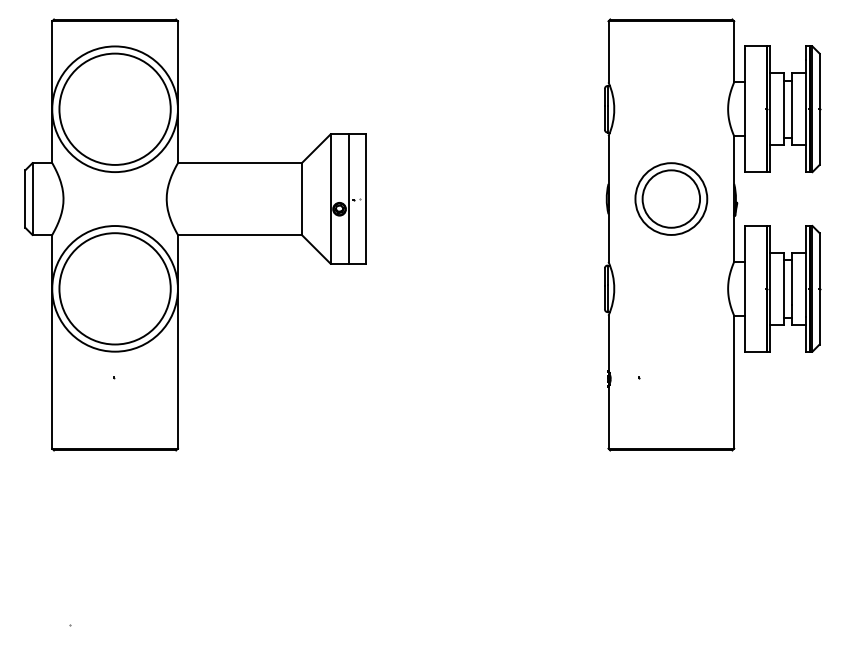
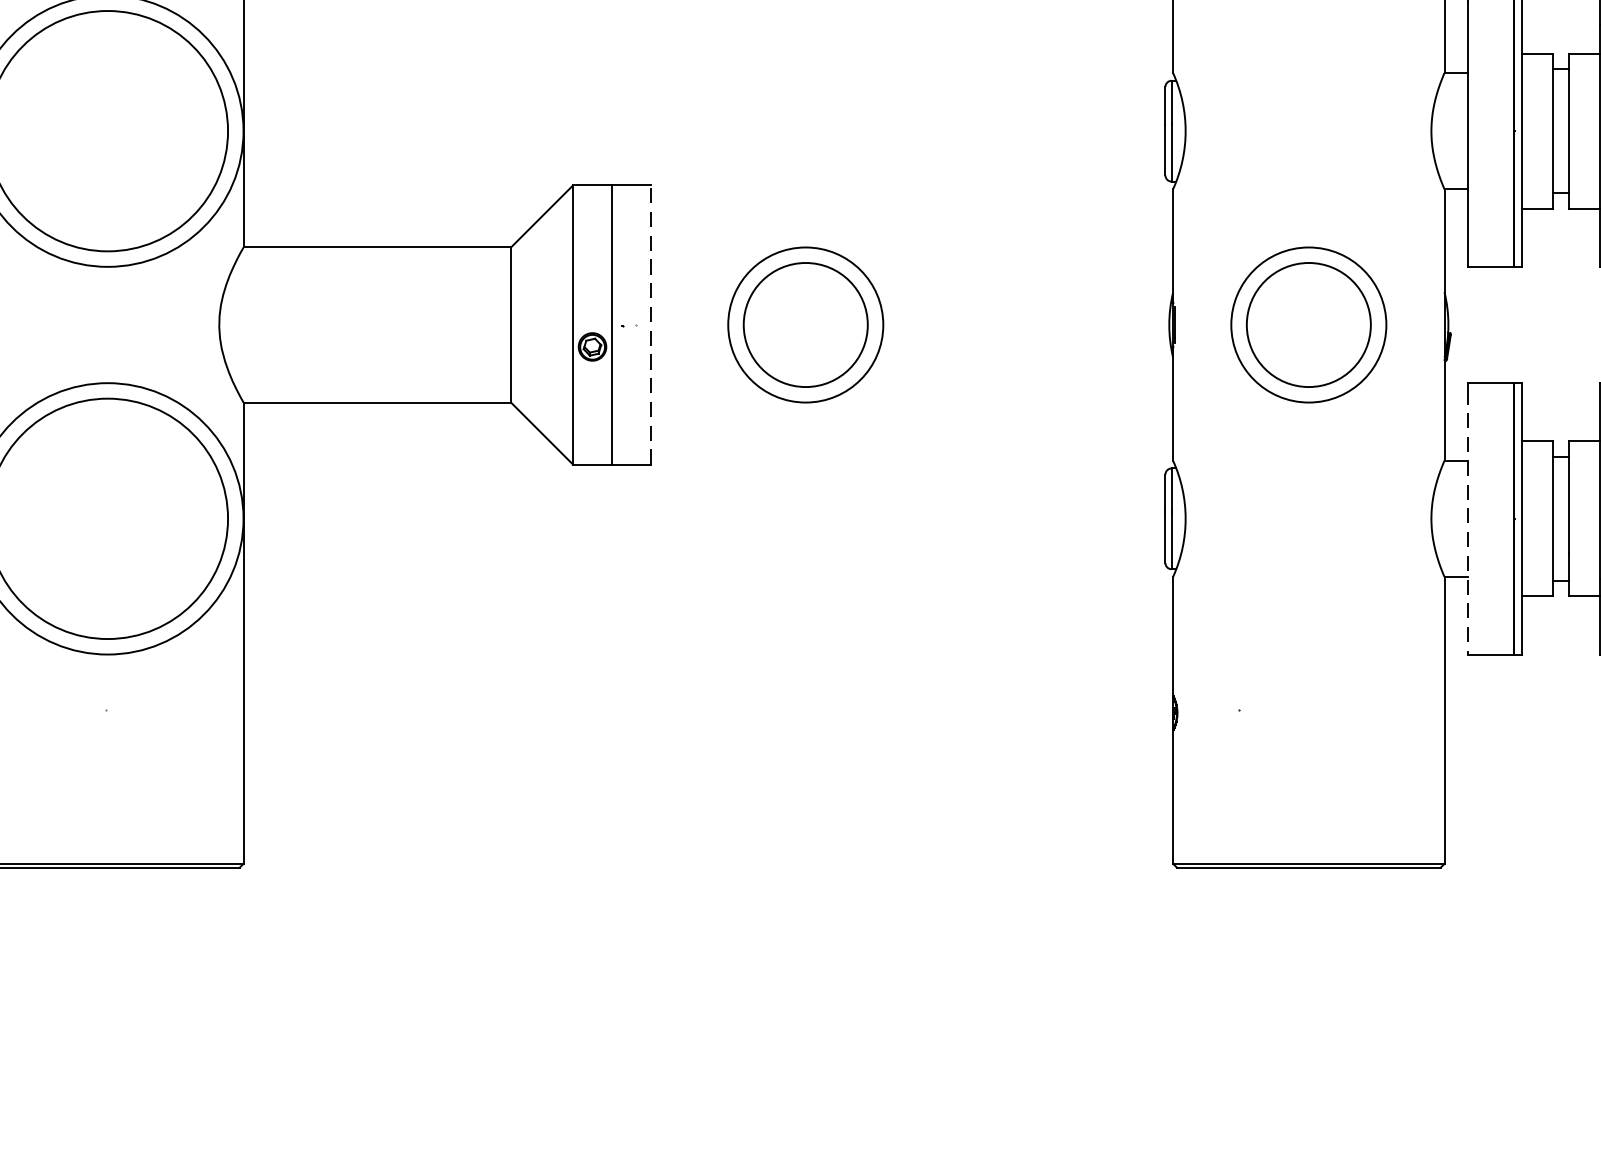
part: (438, 198) -> (806, 323), added
line: (366, 199) -> (650, 325), solid -> dashed
line: (744, 290) -> (1466, 522), solid -> dashed

